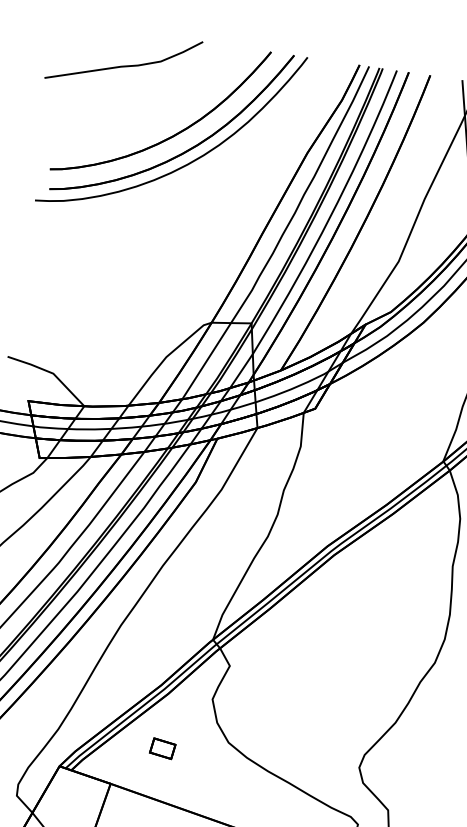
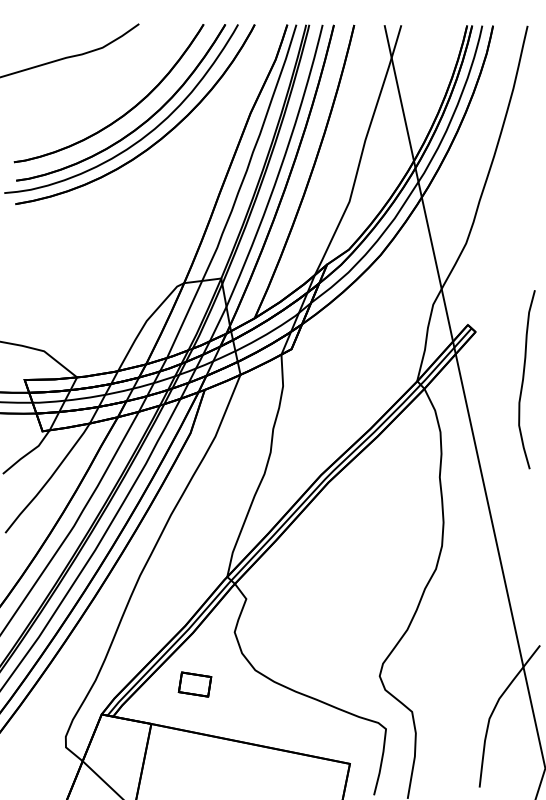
part: (201, 169) -> (154, 142), added
part: (162, 748) -> (194, 684), size x1.43

